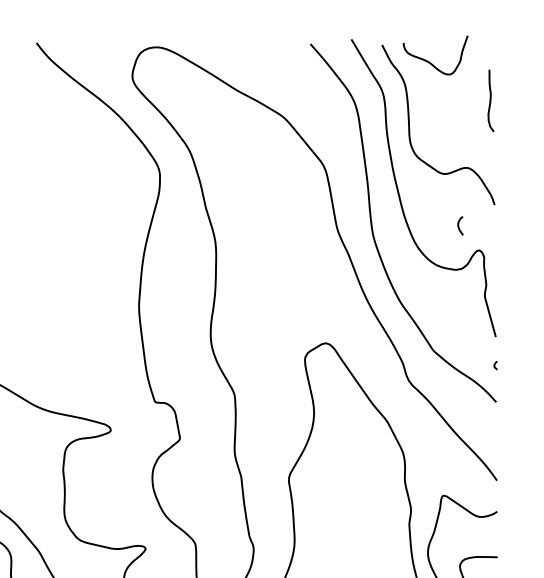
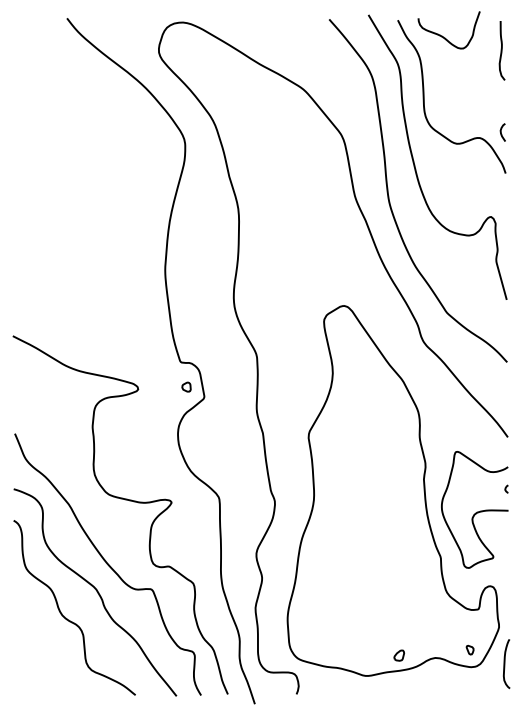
curve: (490, 100) -> (501, 50), moved
curve: (459, 225) -> (501, 132), moved
curve: (495, 364) -> (506, 488), moved
part: (161, 427) -> (186, 386), added

